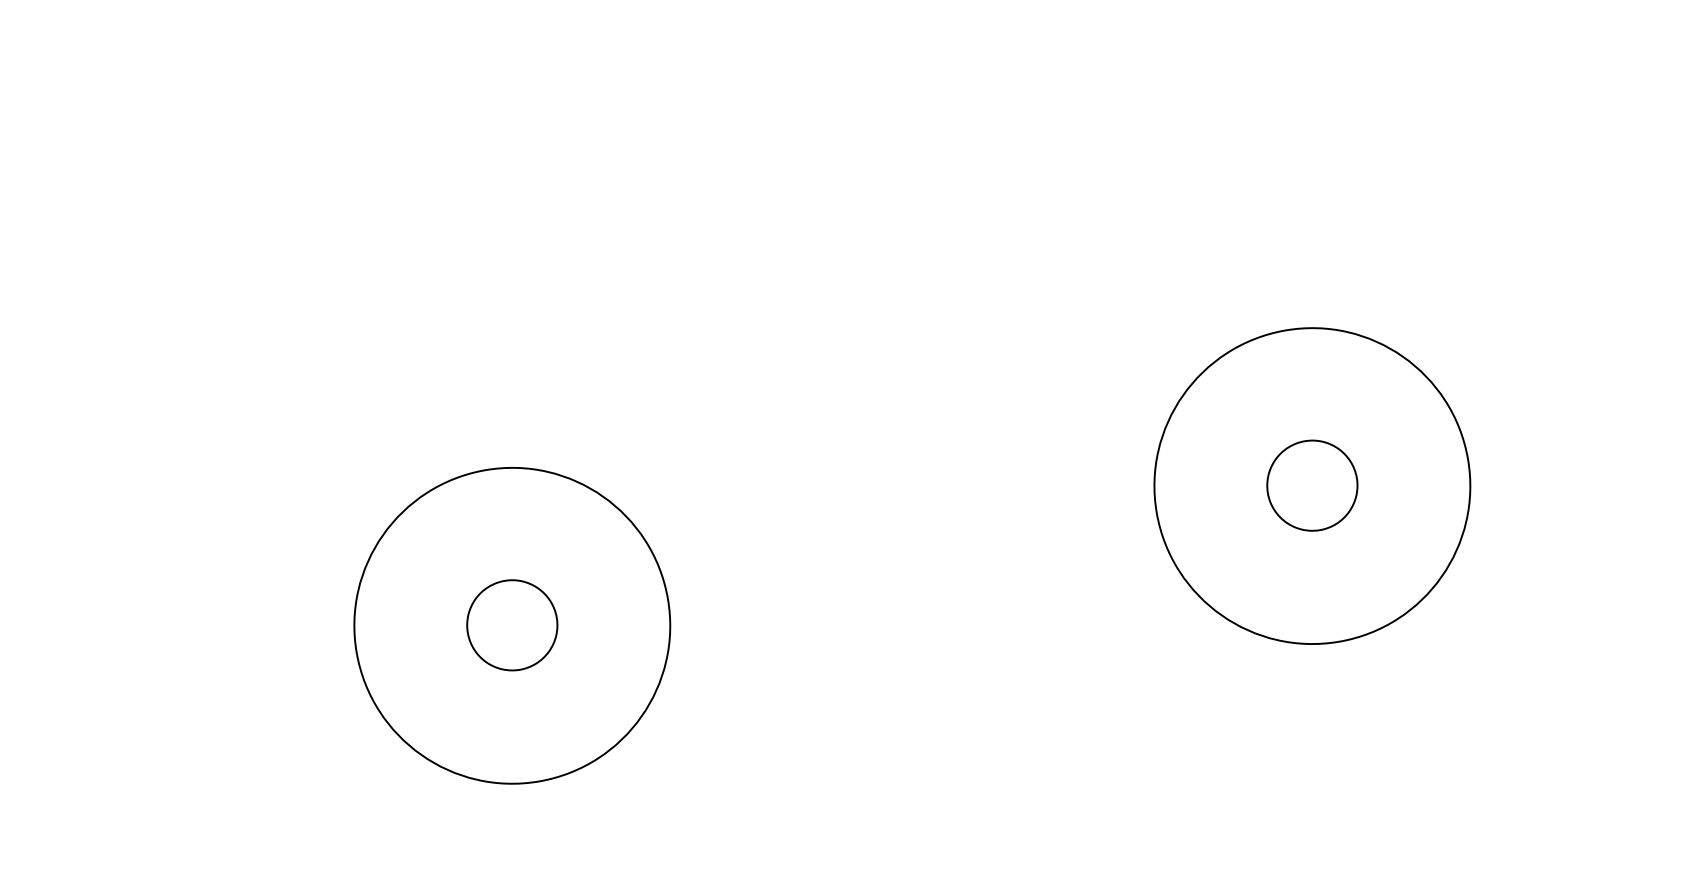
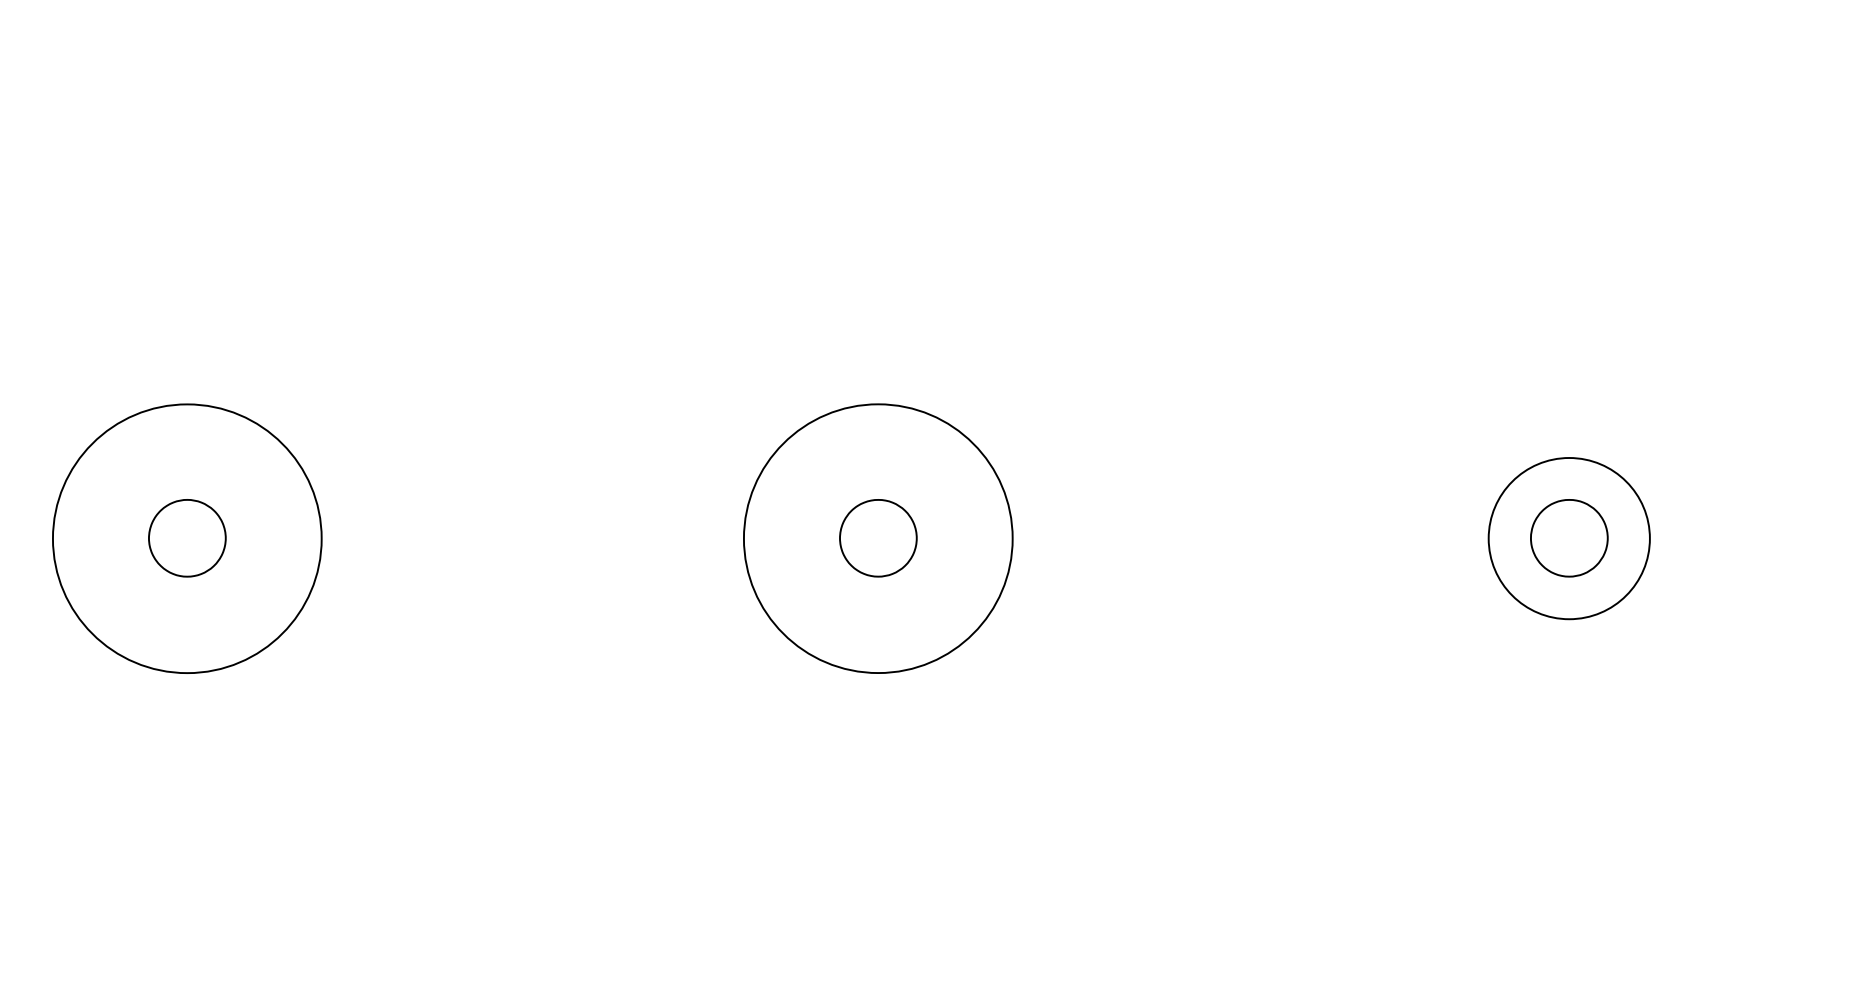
circle: (1311, 486) -> (1568, 538), size x0.6

